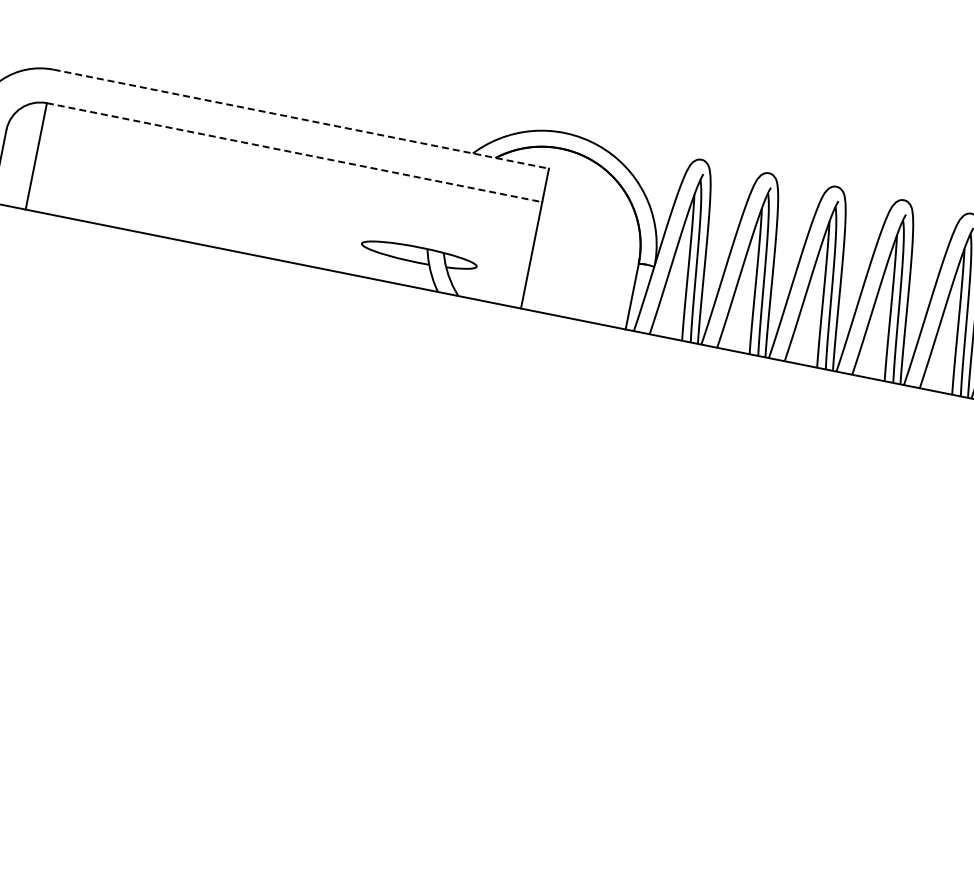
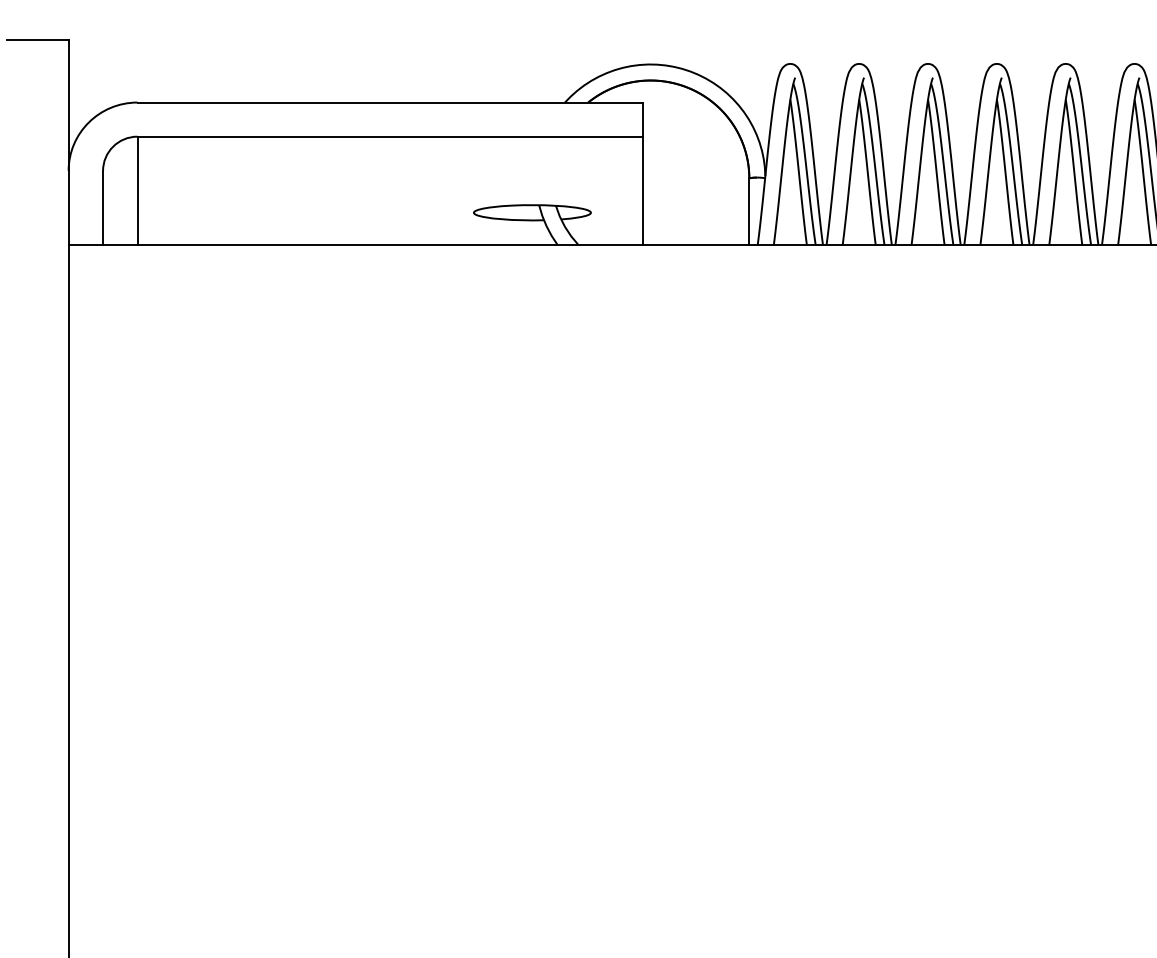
line: (301, 119) -> (390, 102), dashed -> solid
line: (295, 152) -> (390, 136), dashed -> solid

